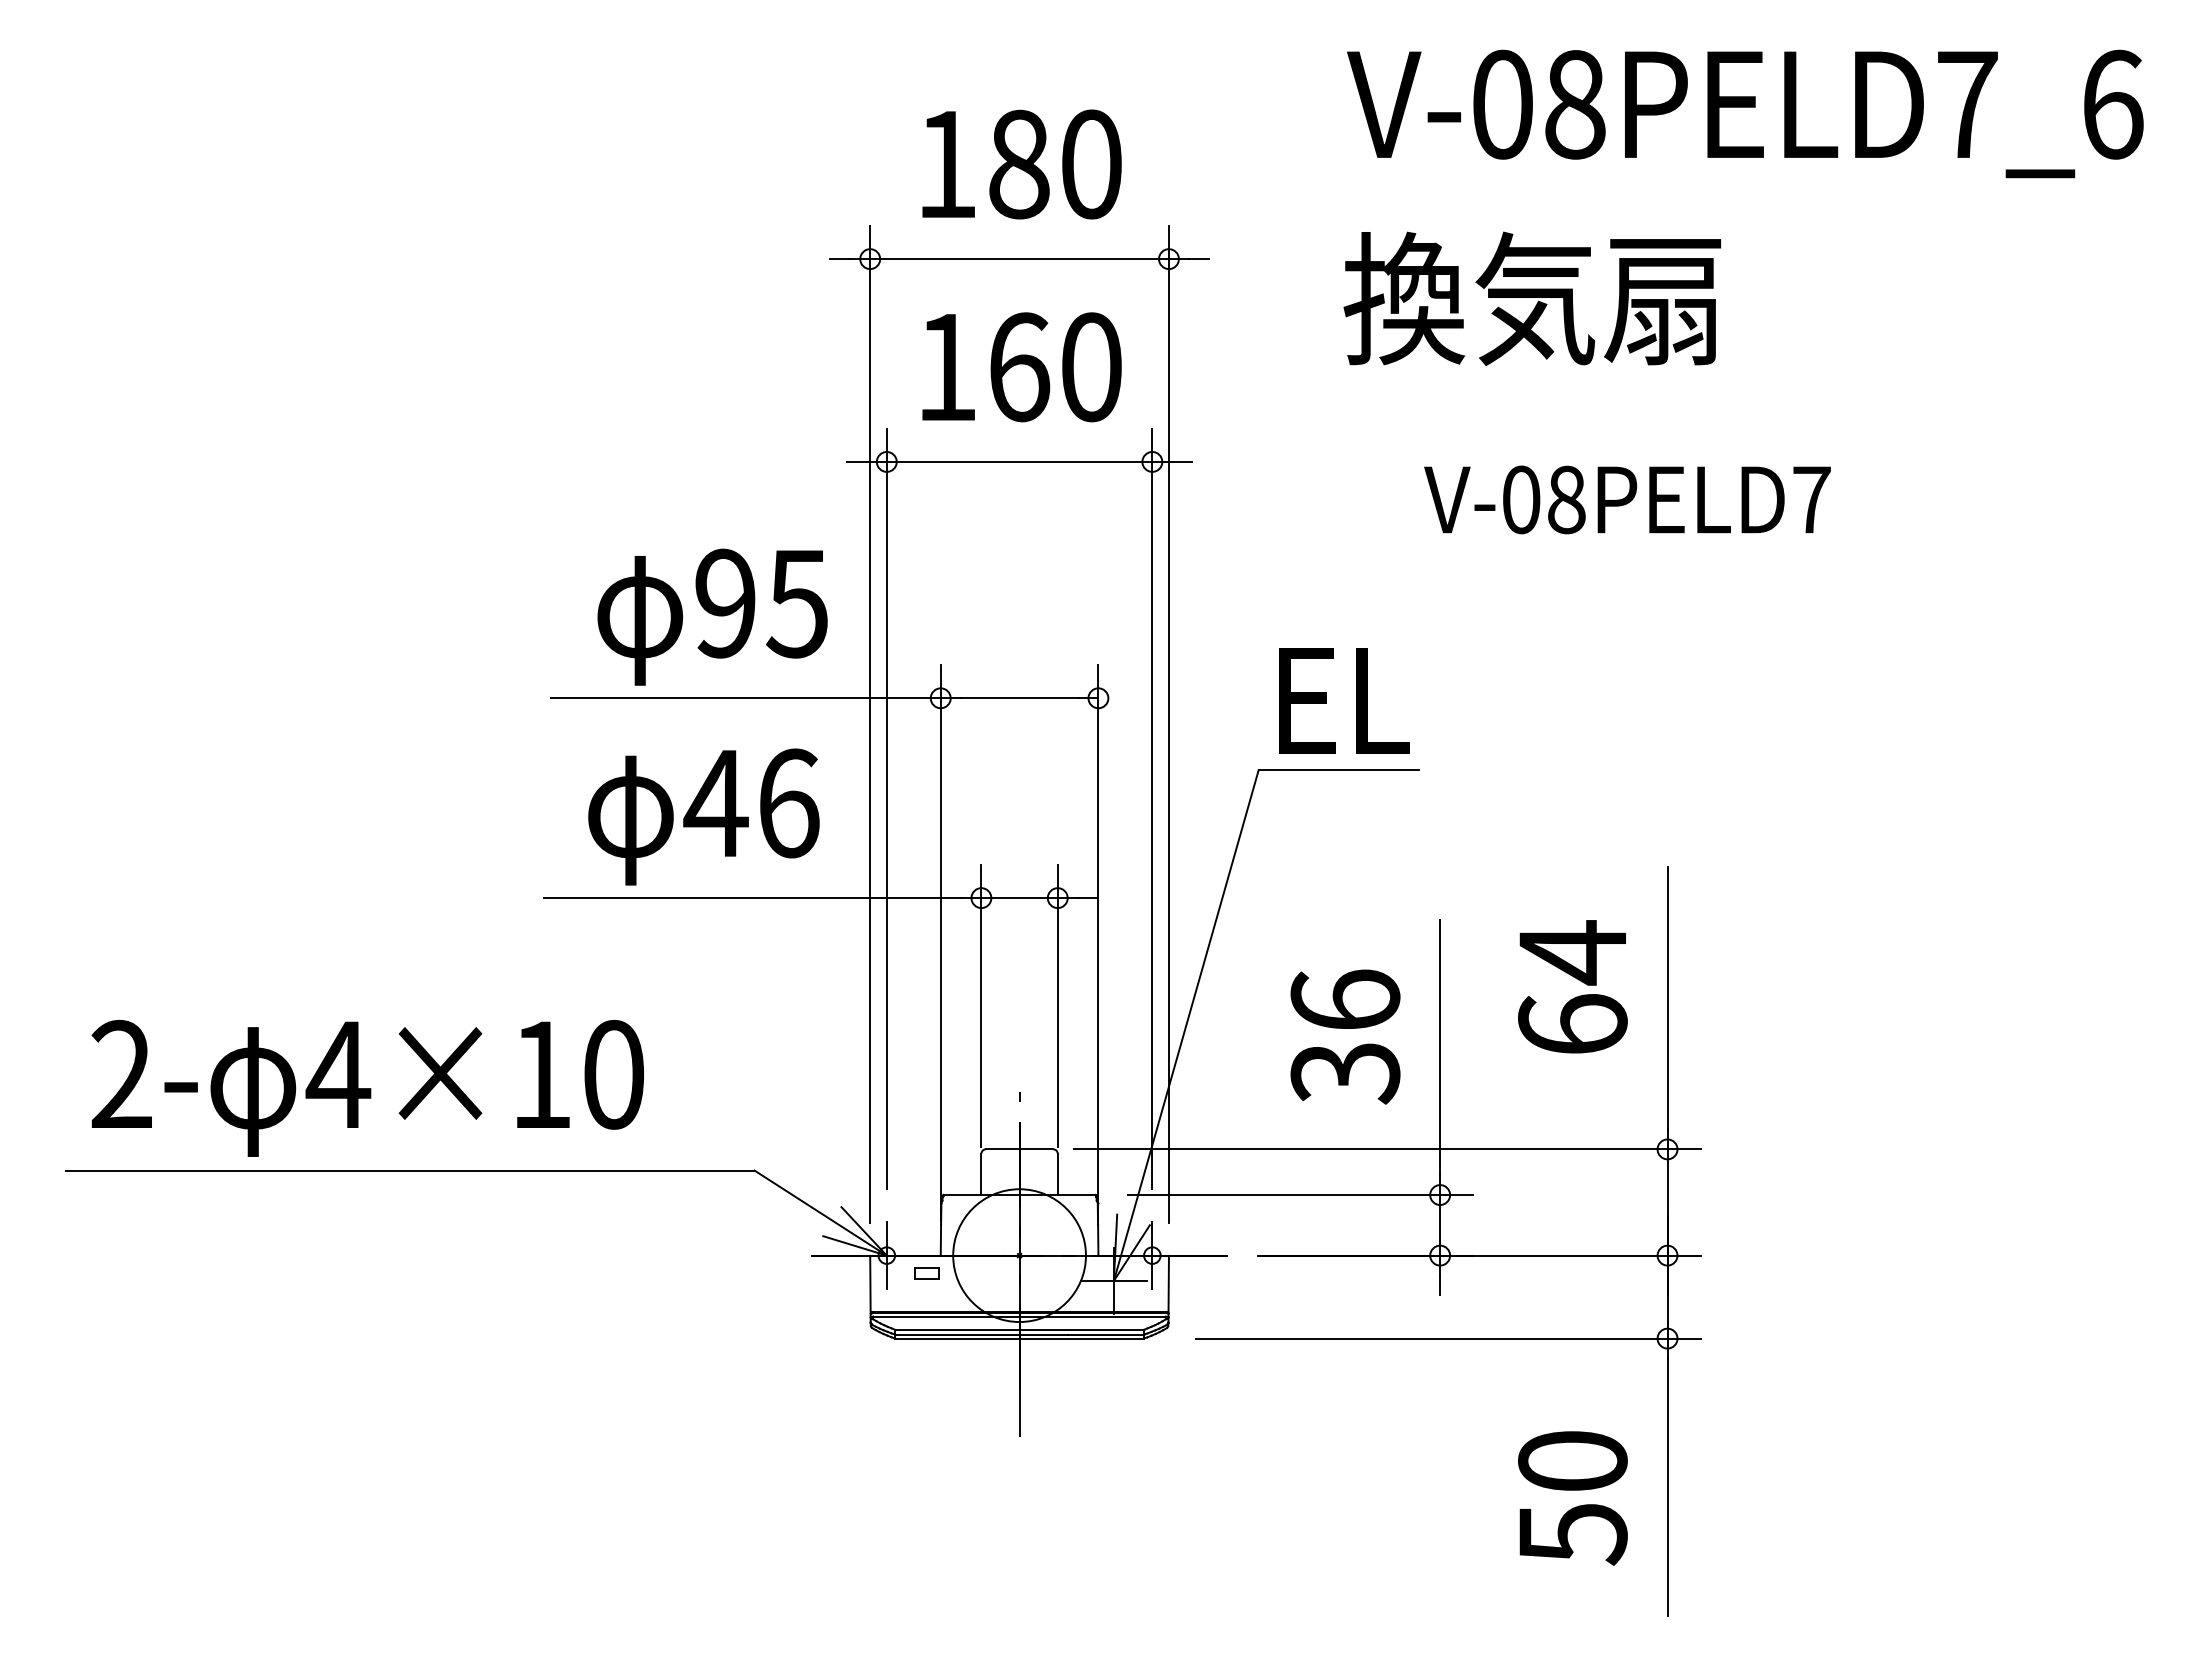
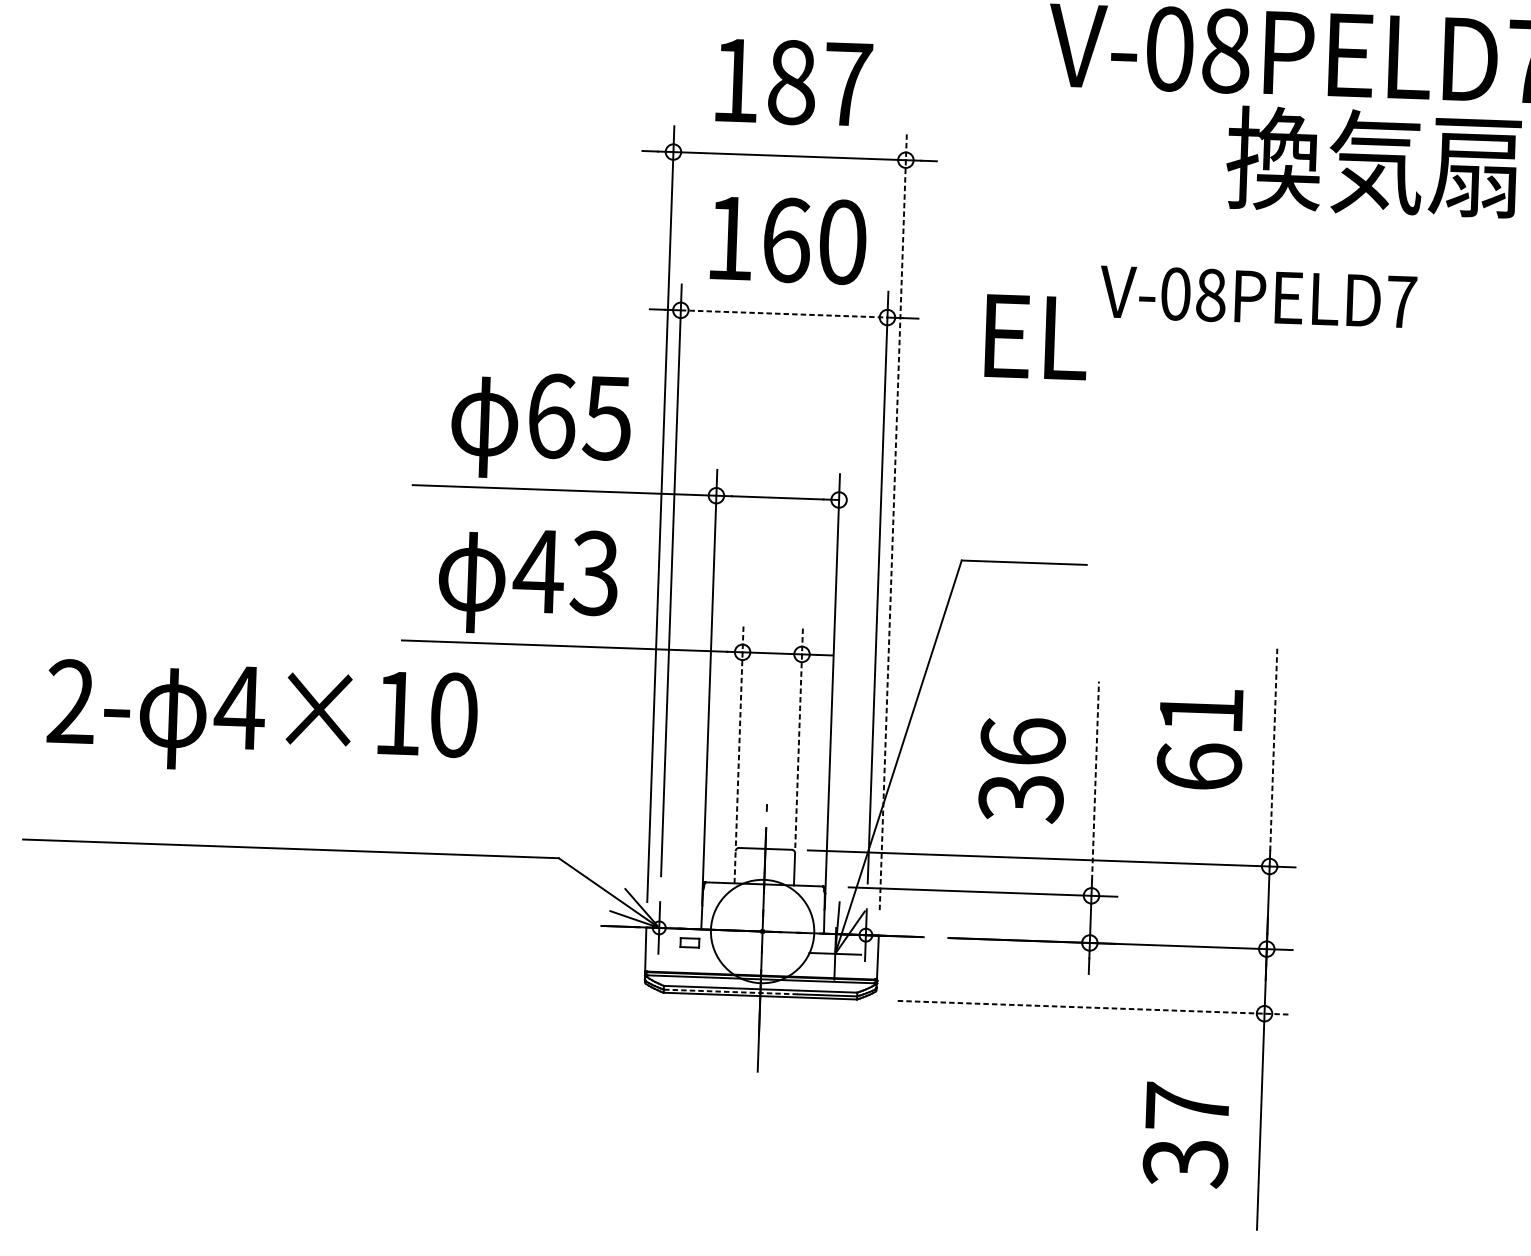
text: (1091, 164) -> (848, 84), 180 -> 187
text: (1531, 298) -> (1372, 162), moved
line: (1019, 461) -> (784, 313), solid -> dashed
text: (1627, 499) -> (1258, 296), moved
text: (725, 603) -> (551, 416), 95 -> 65
text: (1344, 700) -> (1036, 337), moved
line: (1168, 723) -> (892, 521), solid -> dashed
text: (788, 803) -> (595, 573), 46 -> 43
text: (1572, 952) -> (1201, 710), 64 -> 61
line: (1667, 997) -> (1273, 748), solid -> dashed
line: (981, 1005) -> (739, 735), solid -> dashed
line: (1057, 1005) -> (798, 737), solid -> dashed
line: (1440, 1047) -> (1095, 781), solid -> dashed
text: (367, 1088) -> (261, 719), moved
line: (981, 1174) -> (735, 867), solid -> dashed
line: (981, 1334) -> (730, 991), solid -> dashed
line: (1448, 1338) -> (1094, 1007), solid -> dashed
text: (1572, 1498) -> (1186, 1135), 50 -> 37

